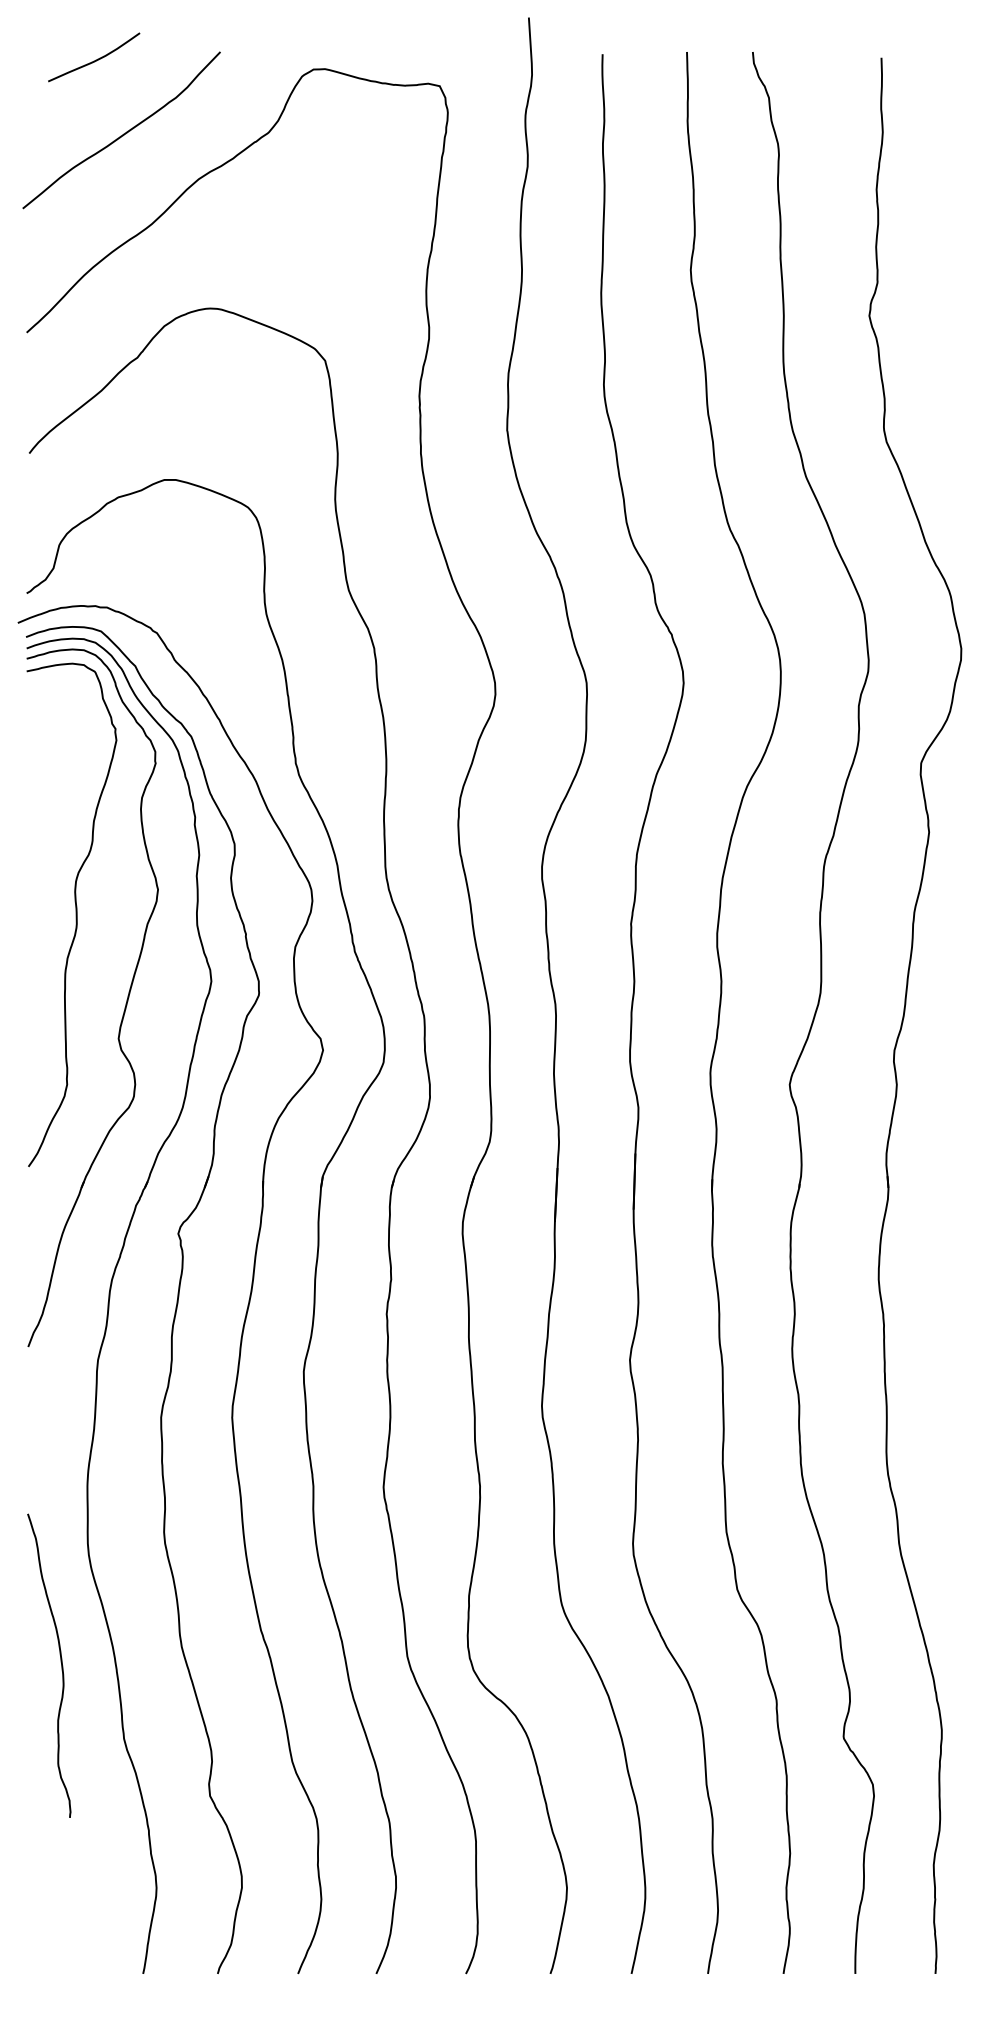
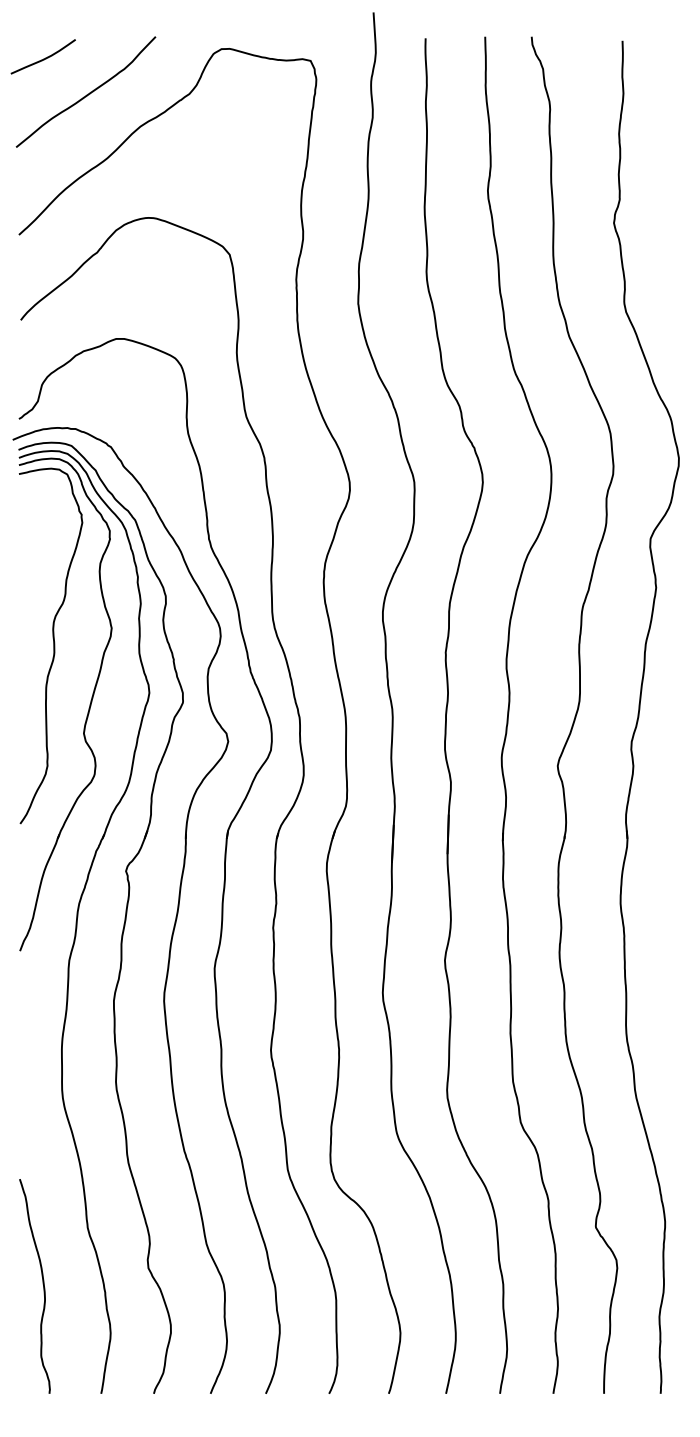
curve: (95, 59) -> (44, 58), moved
curve: (60, 1662) -> (42, 1284), moved

